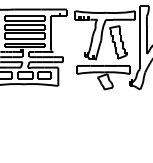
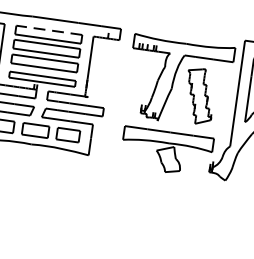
line: (25, 16) -> (49, 30), solid -> dashed

